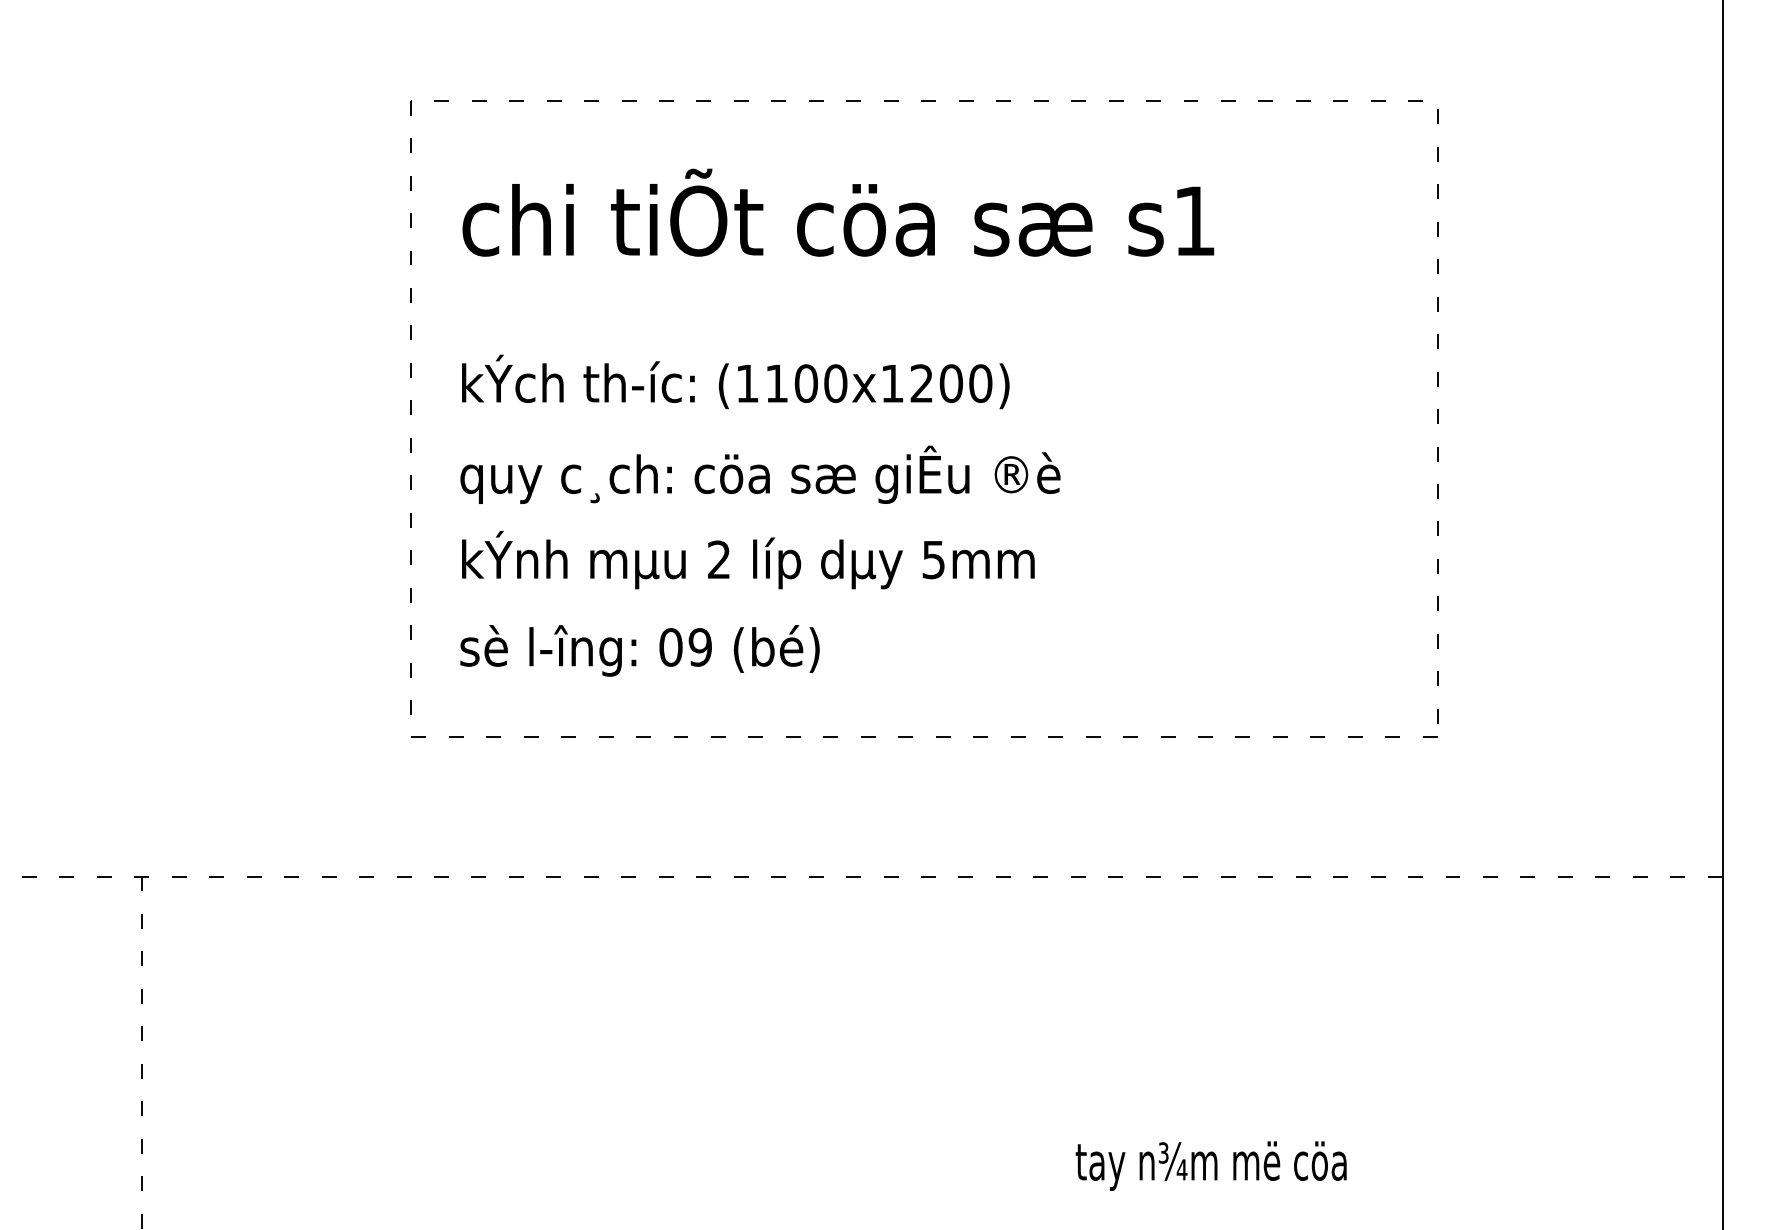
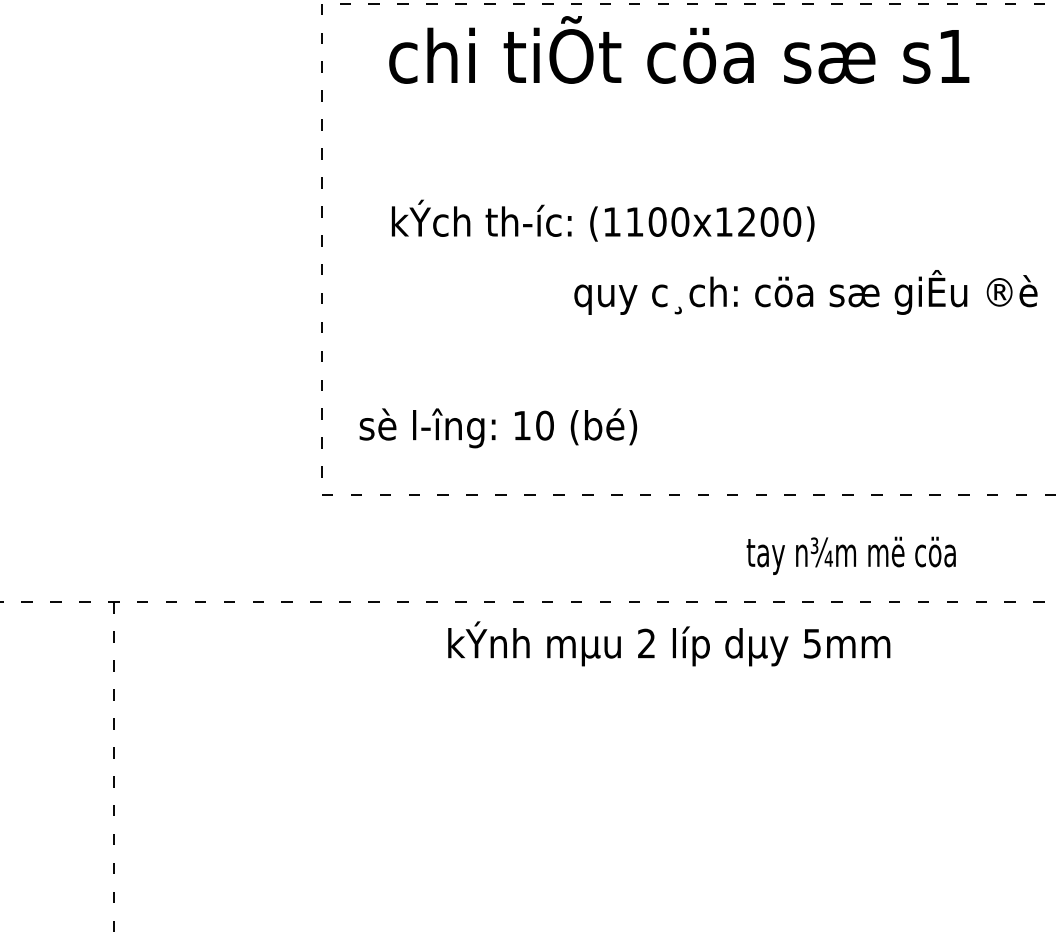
text: (838, 212) -> (679, 49), moved
text: (735, 381) -> (602, 220), moved
text: (760, 474) -> (805, 292), moved
text: (748, 560) -> (669, 644), moved
text: (685, 647) -> (533, 425), 09 -> 10
text: (1210, 1165) -> (850, 555), moved

